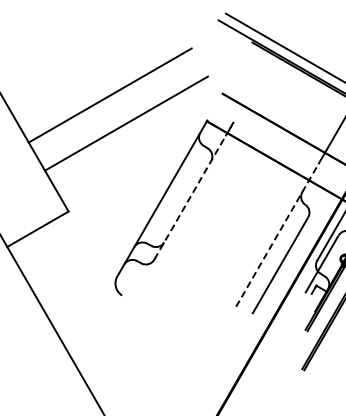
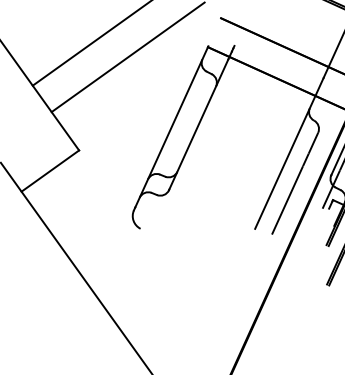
line: (190, 197) -> (199, 124), dashed -> solid
line: (277, 235) -> (289, 153), dashed -> solid

